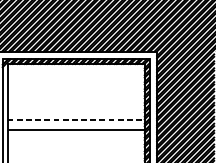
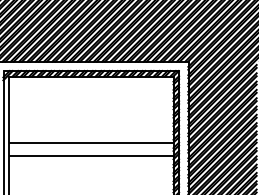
line: (77, 119) -> (92, 143), dashed -> solid

